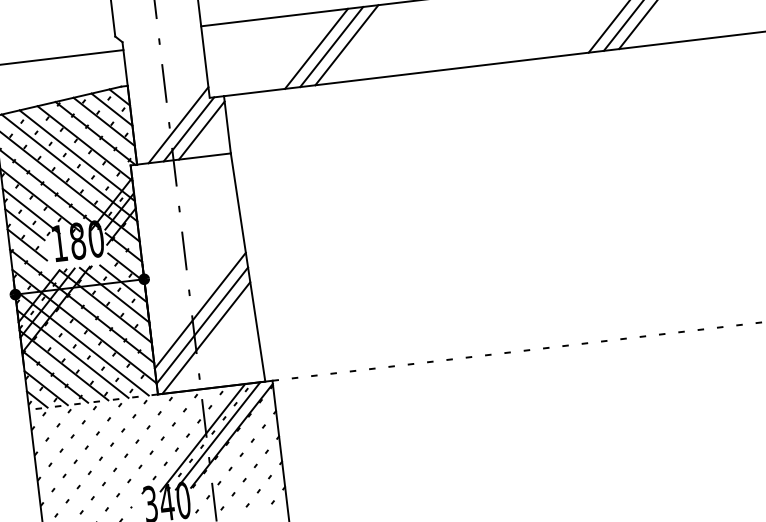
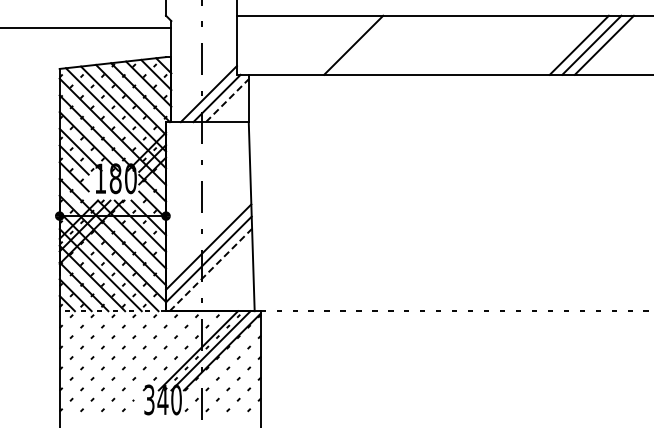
line: (330, 46) -> (340, 44), removed
line: (316, 47) -> (328, 44), removed
line: (201, 130) -> (227, 100), solid -> dashed
line: (206, 337) -> (211, 269), solid -> dashed

